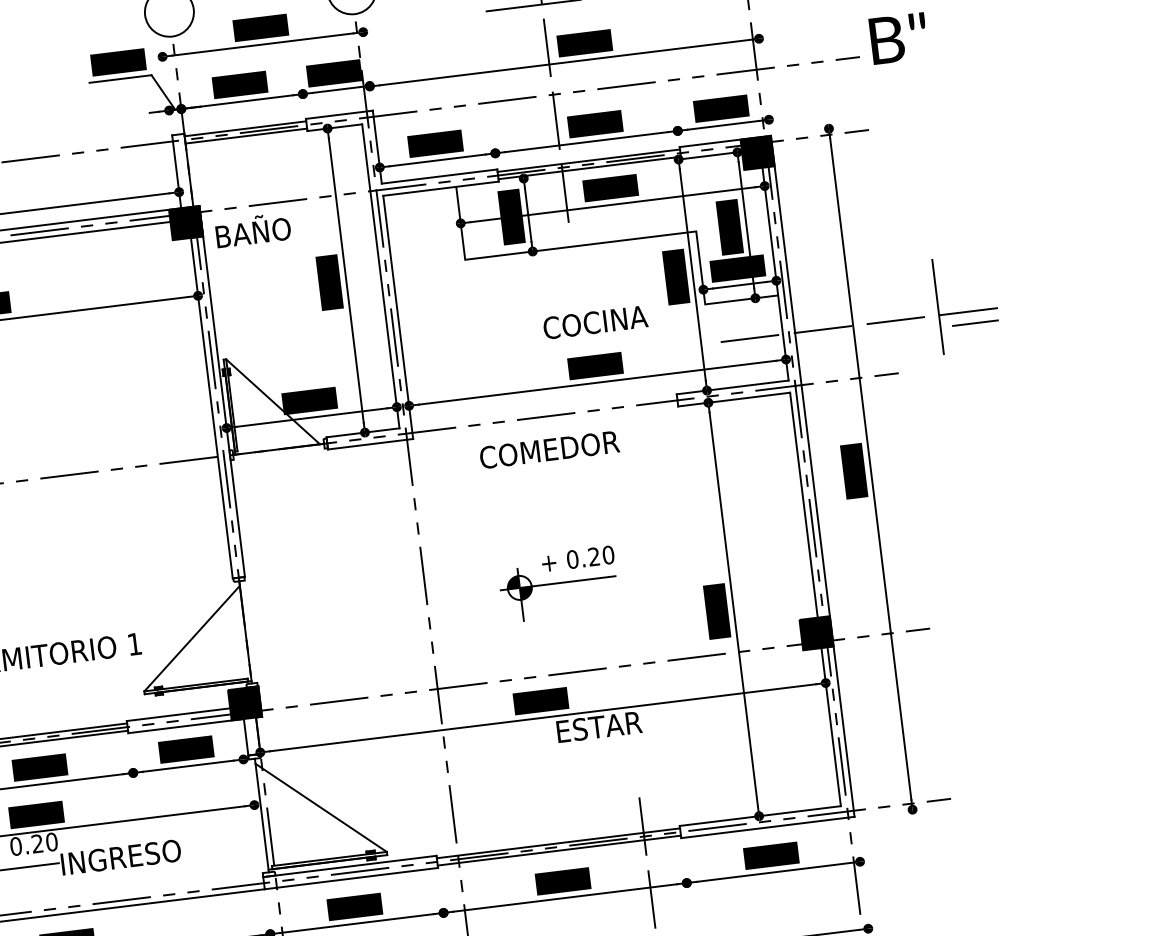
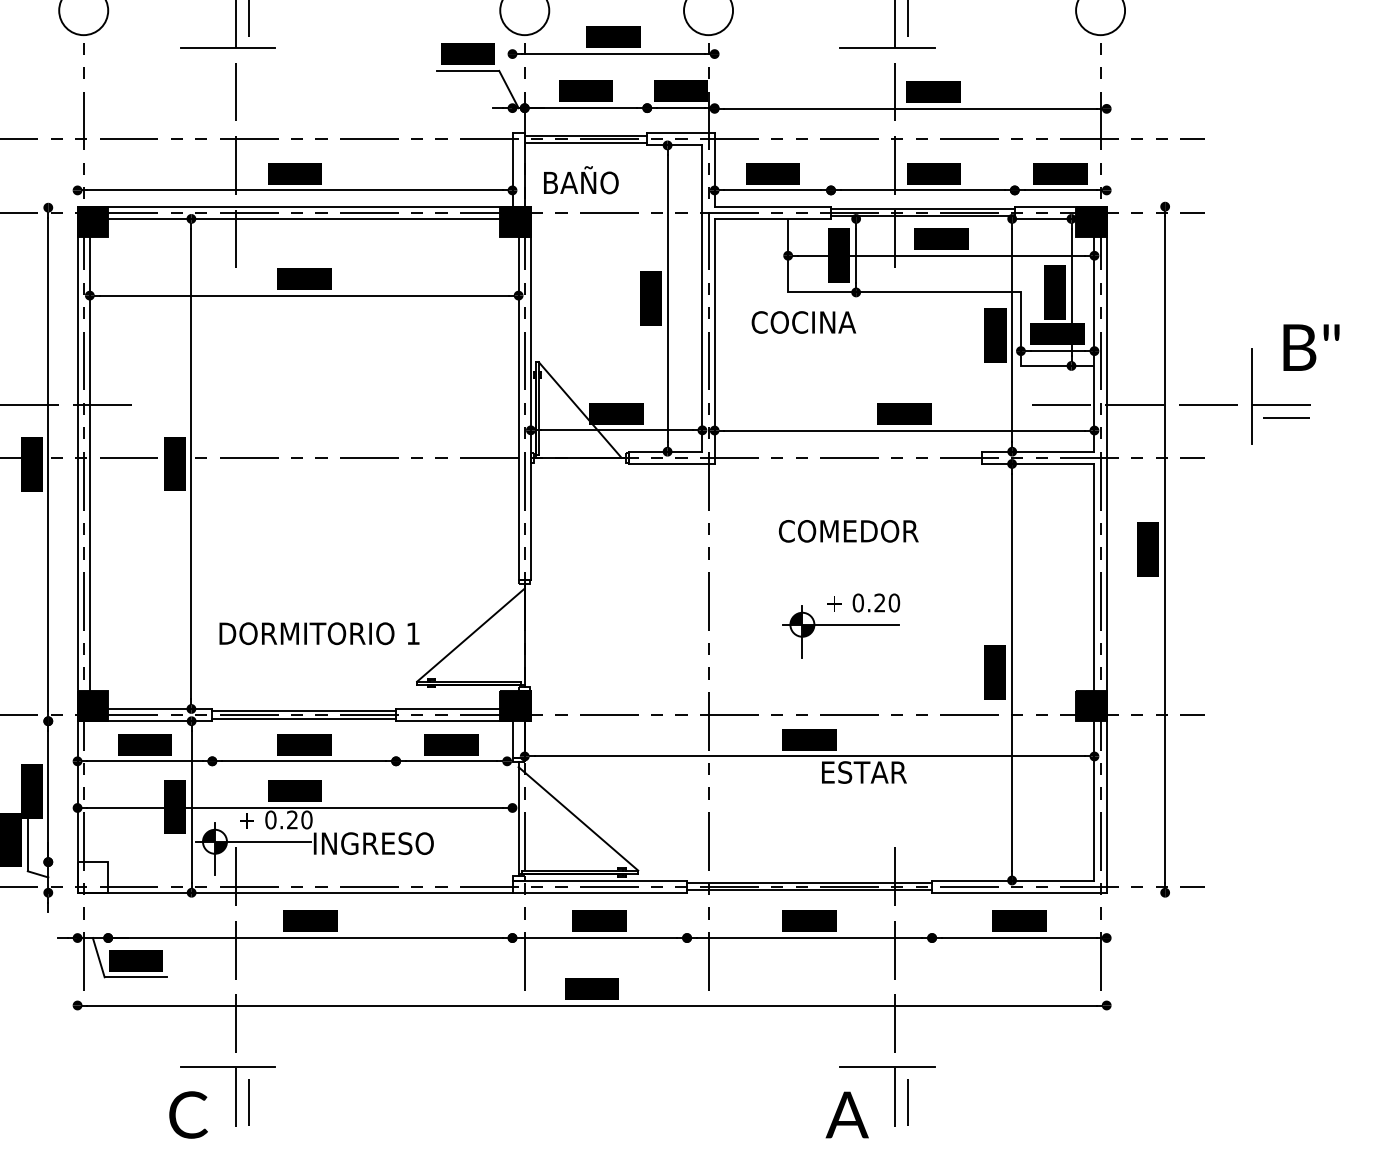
text: (898, 38) -> (1311, 347), moved
text: (253, 230) -> (581, 180), moved
text: (595, 322) -> (803, 322), moved
text: (549, 450) -> (848, 531), moved

